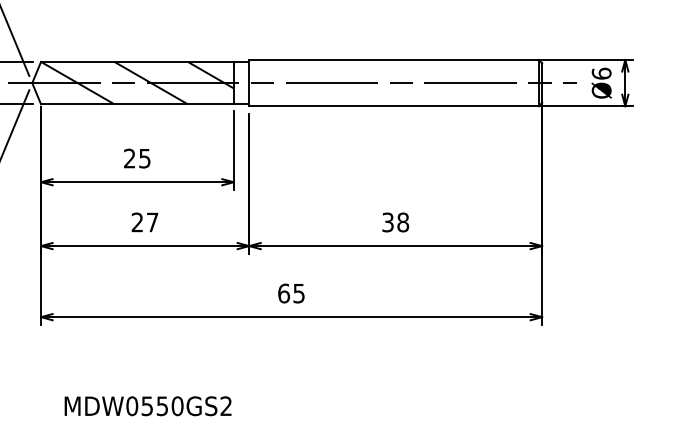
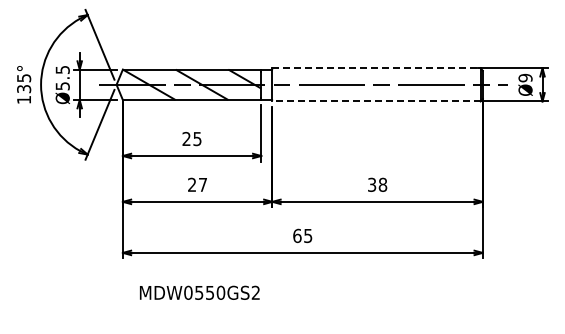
line: (394, 60) -> (376, 68), solid -> dashed
text: (601, 72) -> (525, 77), Ø6 -> Ø9
line: (392, 106) -> (375, 101), solid -> dashed
text: (147, 405) -> (199, 292), moved

